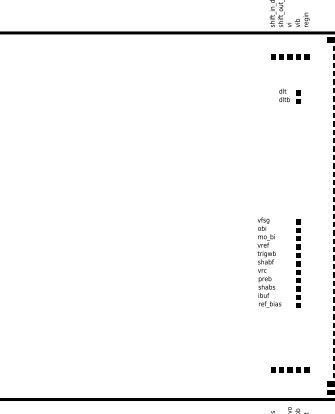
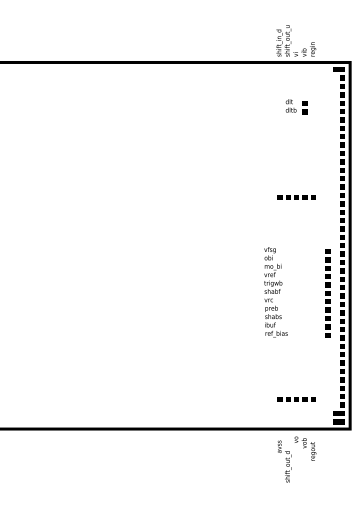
line: (289, 56) -> (296, 197), moved
text: (289, 95) -> (296, 106), moved
part: (297, 263) -> (327, 293), moved

